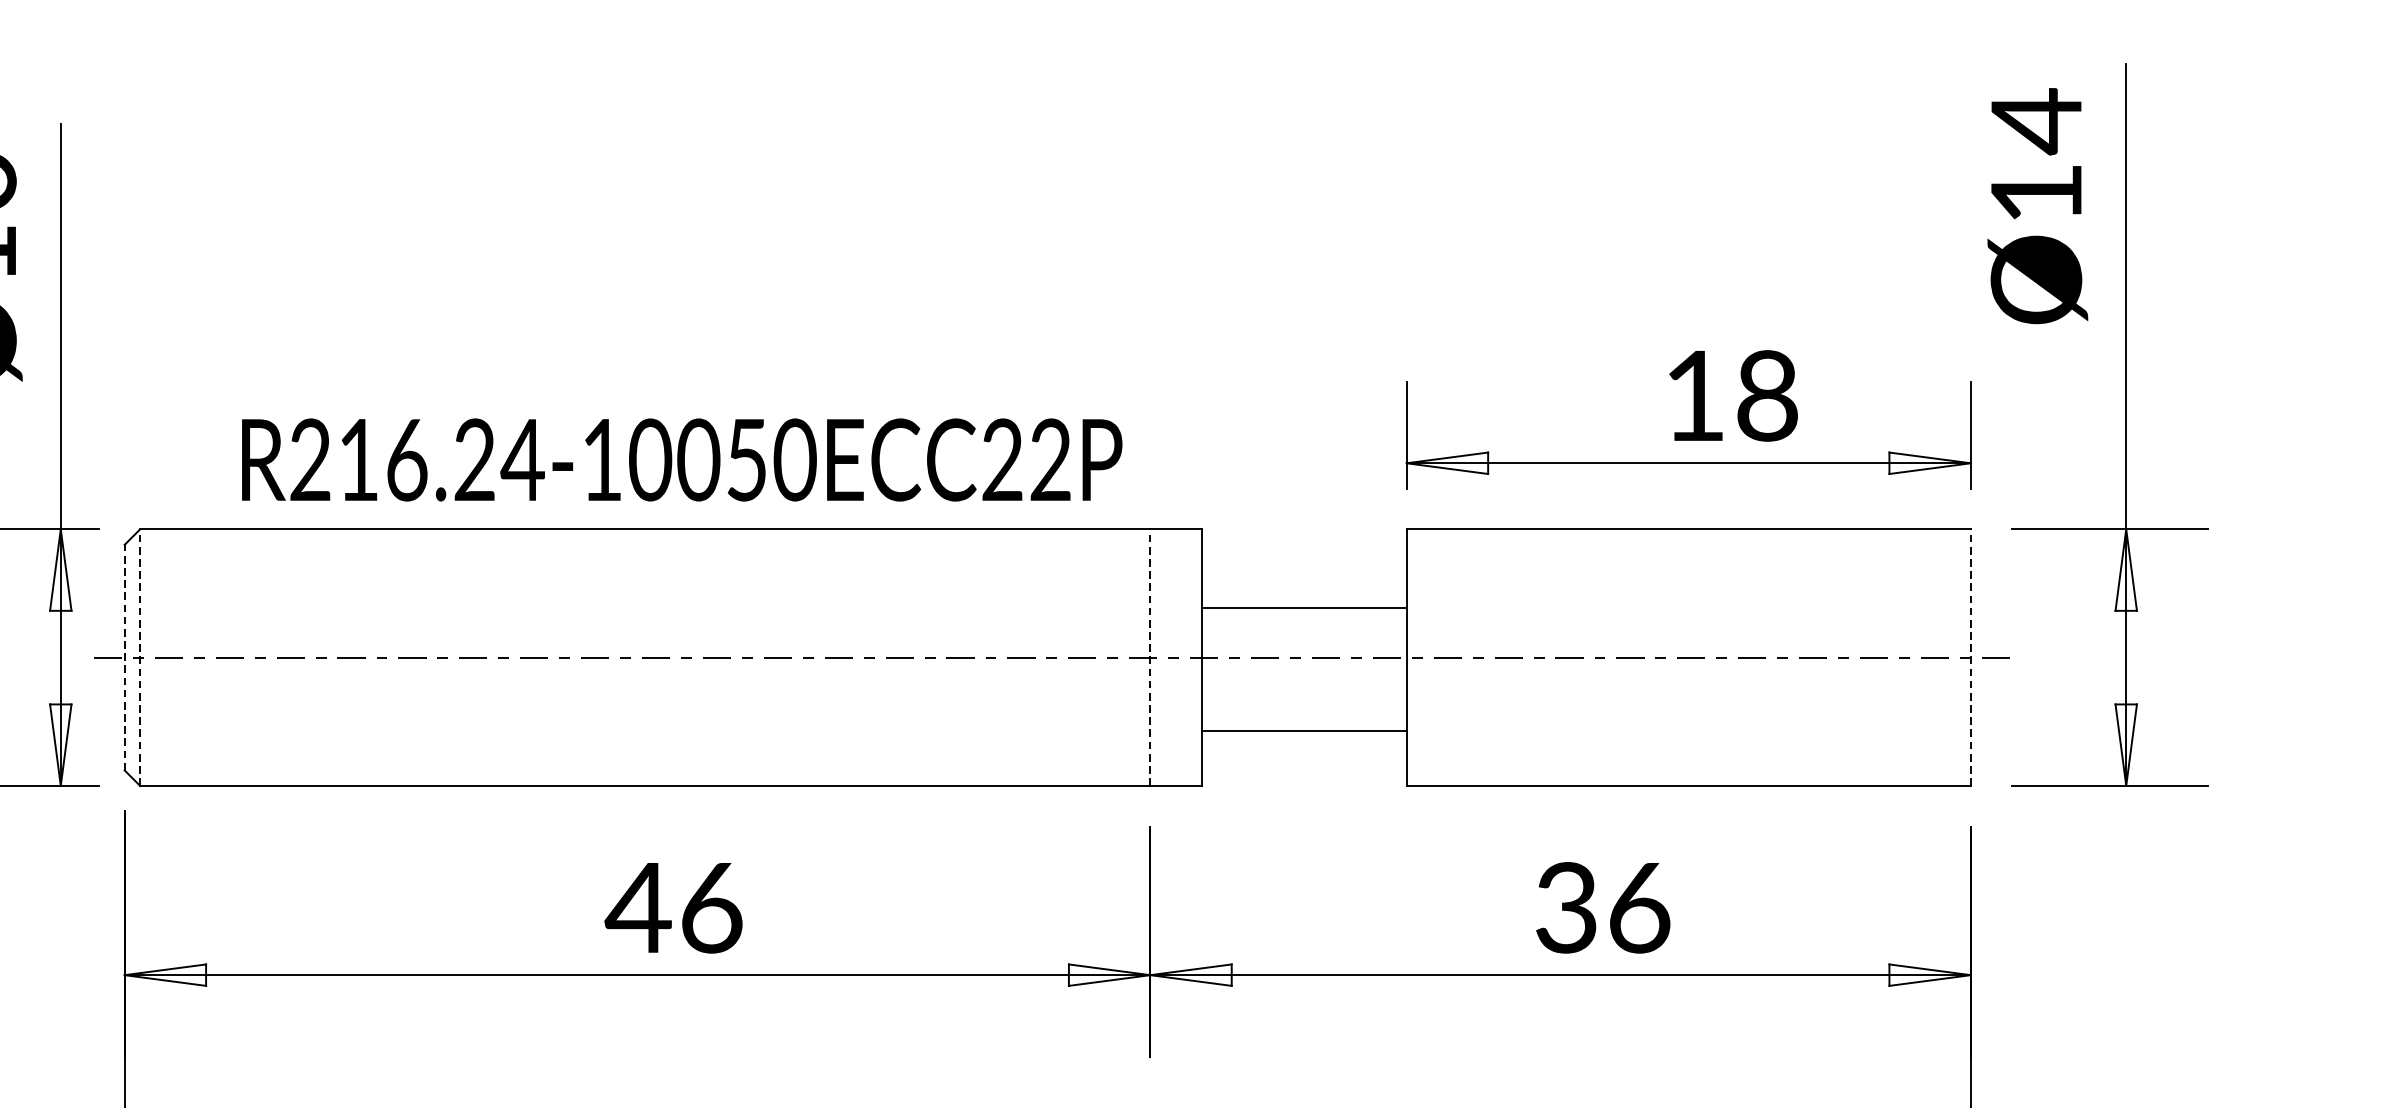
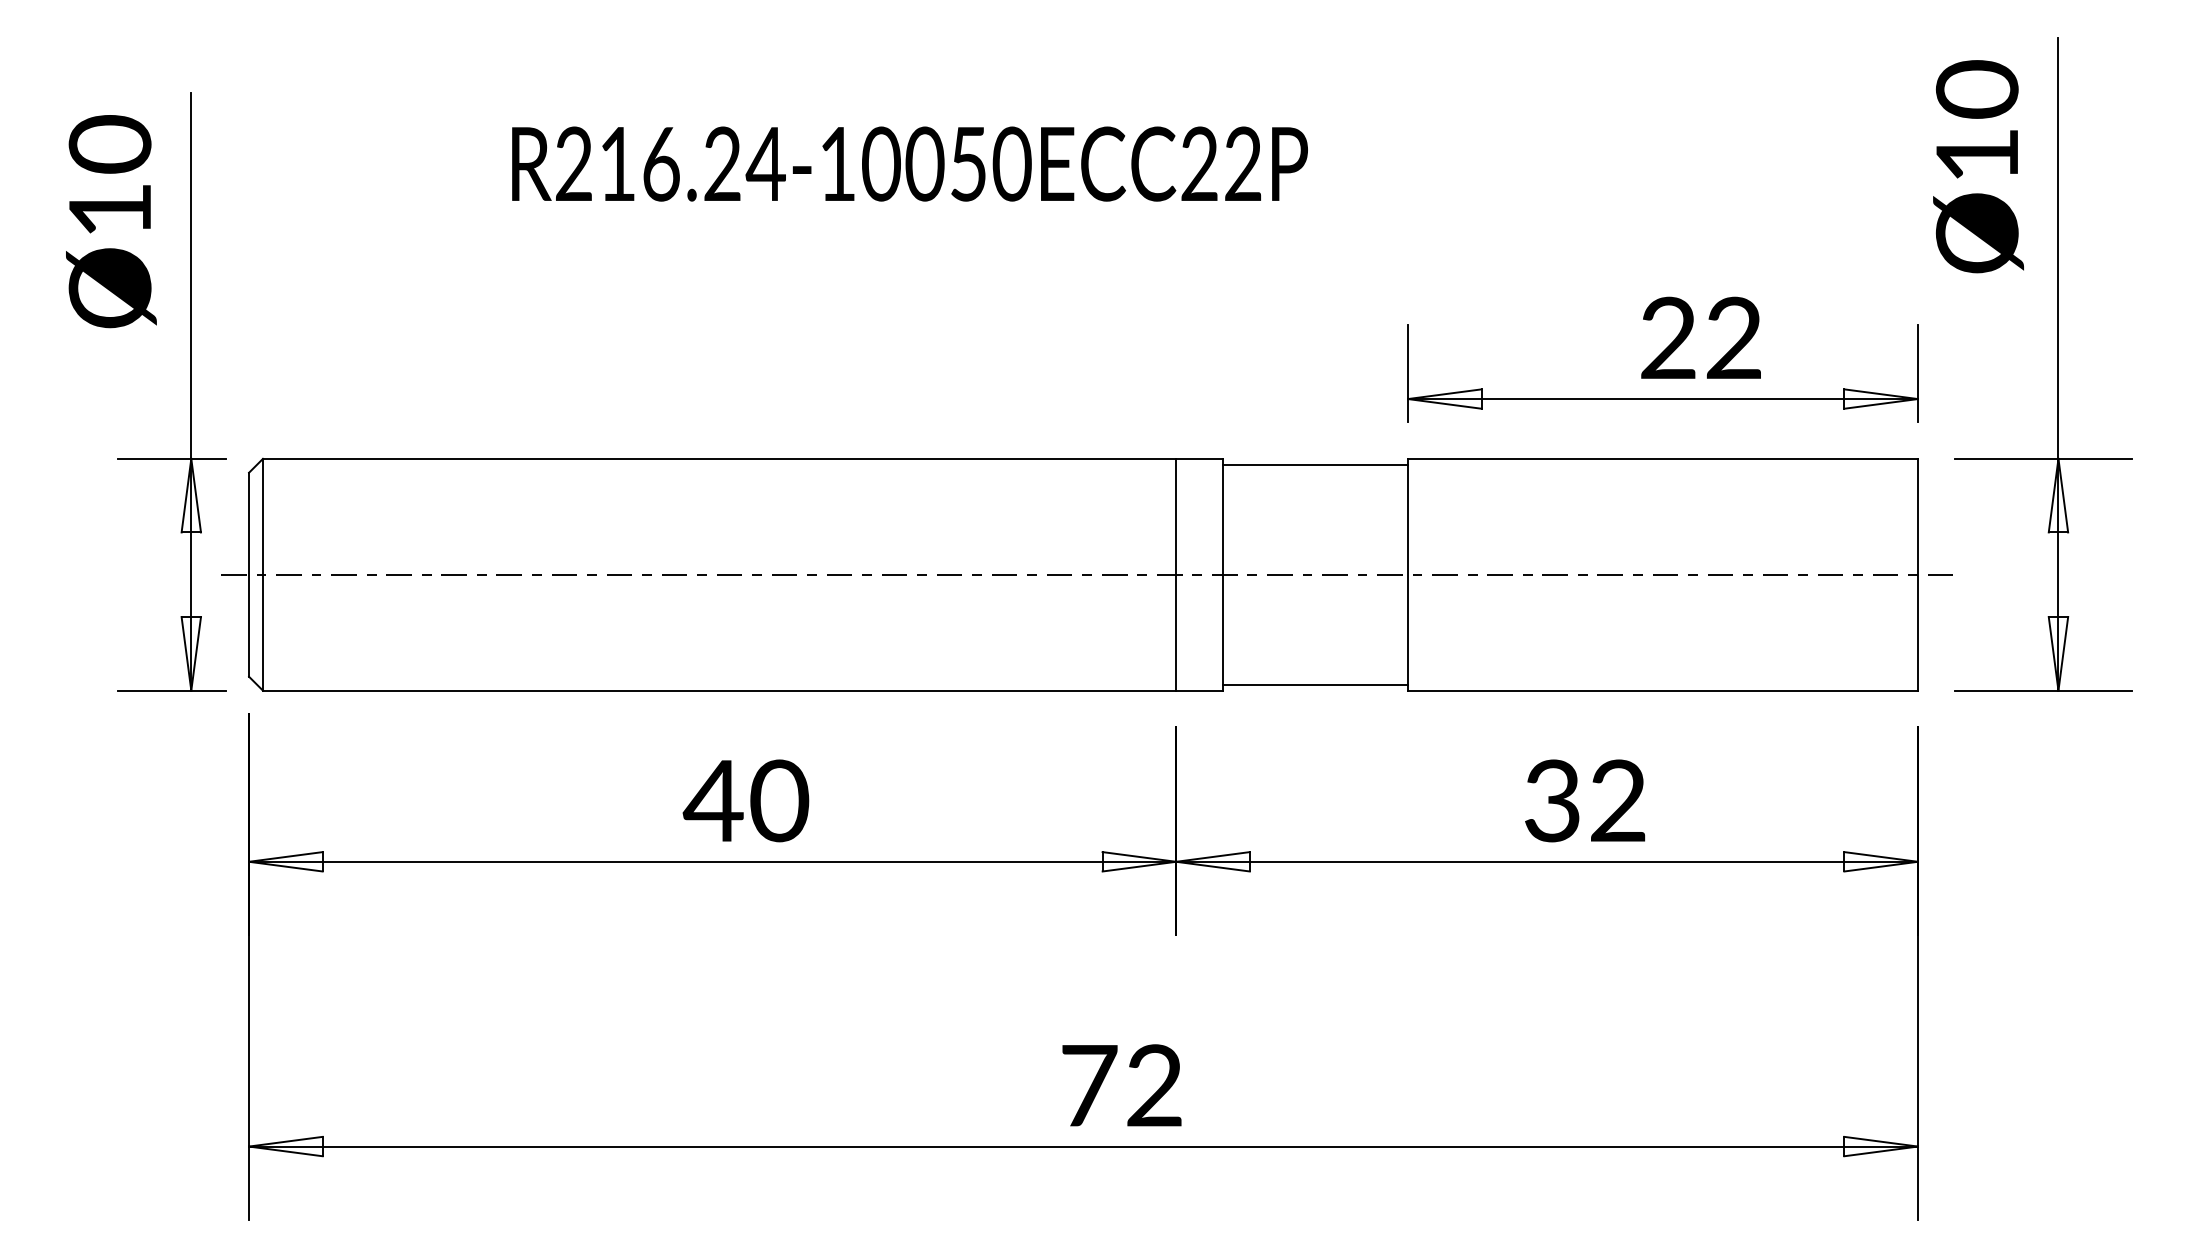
text: (2035, 120) -> (1976, 89), Ø14 -> Ø10
text: (1731, 395) -> (1701, 337), 18 -> 22
text: (681, 459) -> (909, 163), moved
line: (1304, 607) -> (1315, 464), moved
line: (125, 657) -> (249, 574), dashed -> solid
line: (139, 657) -> (262, 574), dashed -> solid
line: (1150, 657) -> (1176, 574), dashed -> solid
line: (1970, 657) -> (1917, 574), dashed -> solid
line: (1304, 730) -> (1315, 684), moved
text: (711, 907) -> (779, 800), 46 -> 40
text: (1639, 907) -> (1618, 800), 36 -> 32

